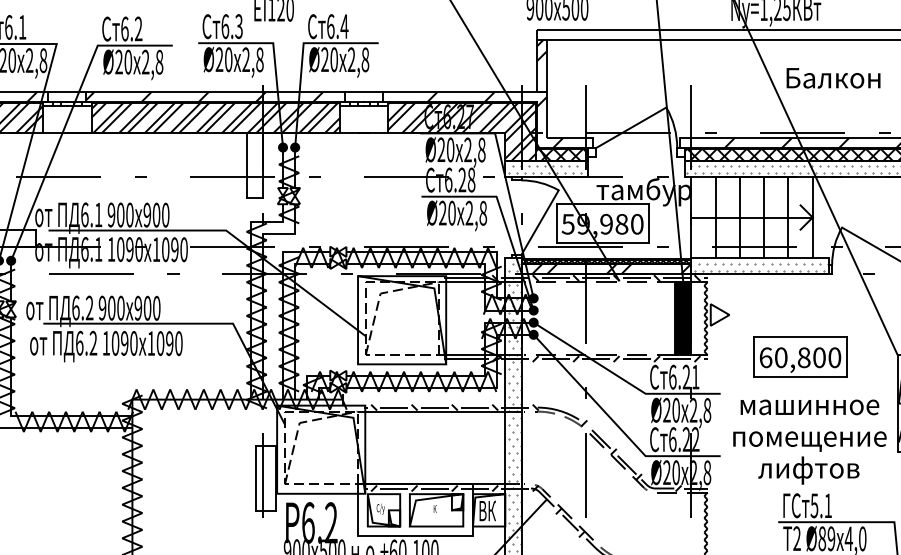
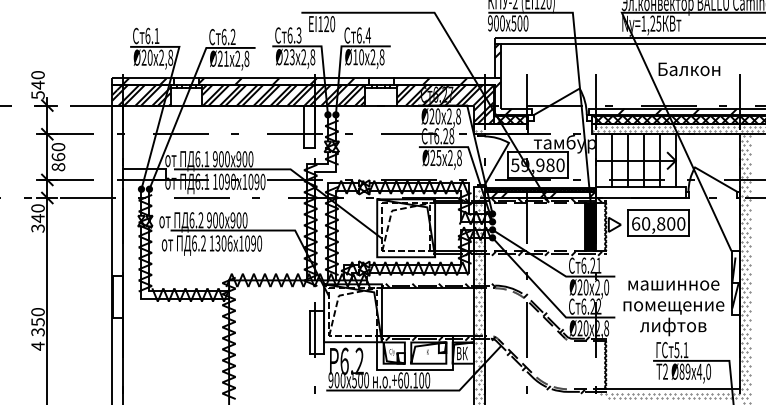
text: (324, 58) -> (355, 56), Ø20 -> Ø10
text: (227, 60) -> (291, 57), Ø20 -> Ø23
text: (128, 61) -> (226, 58), Ø20 -> Ø21
hatch: (548, 168) -> (502, 128), removed
text: (451, 212) -> (438, 157), Ø20 -> Ø25
hatch: (760, 267) -> (641, 193), removed
text: (123, 343) -> (223, 243), 1090 -> 1306
part: (800, 355) -> (658, 222), moved
text: (707, 411) -> (606, 288), 2,8 -> 2,0

